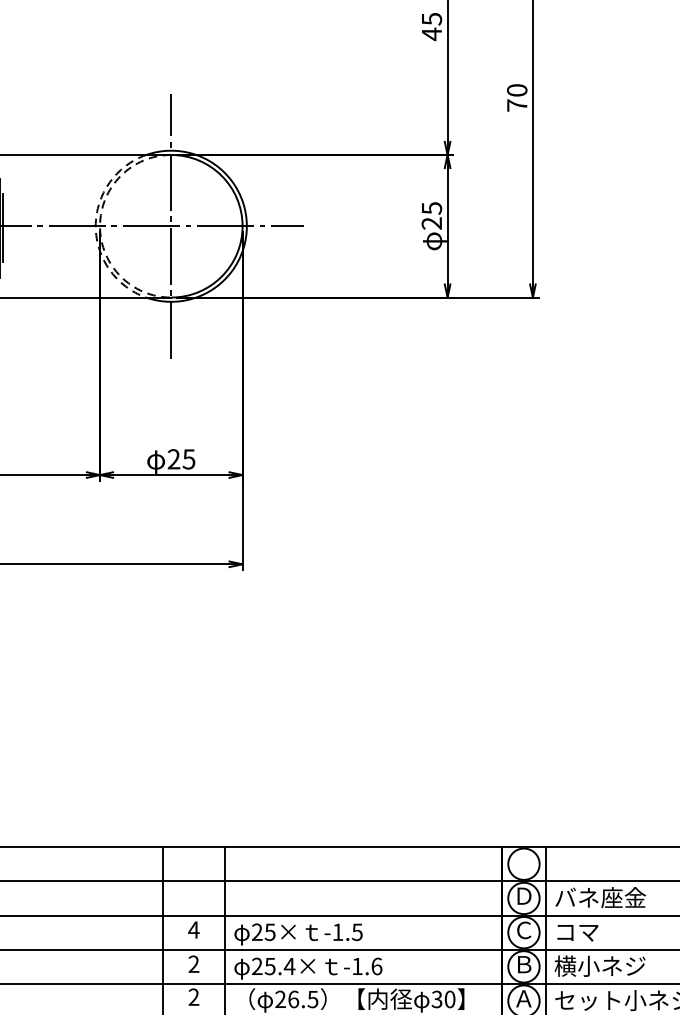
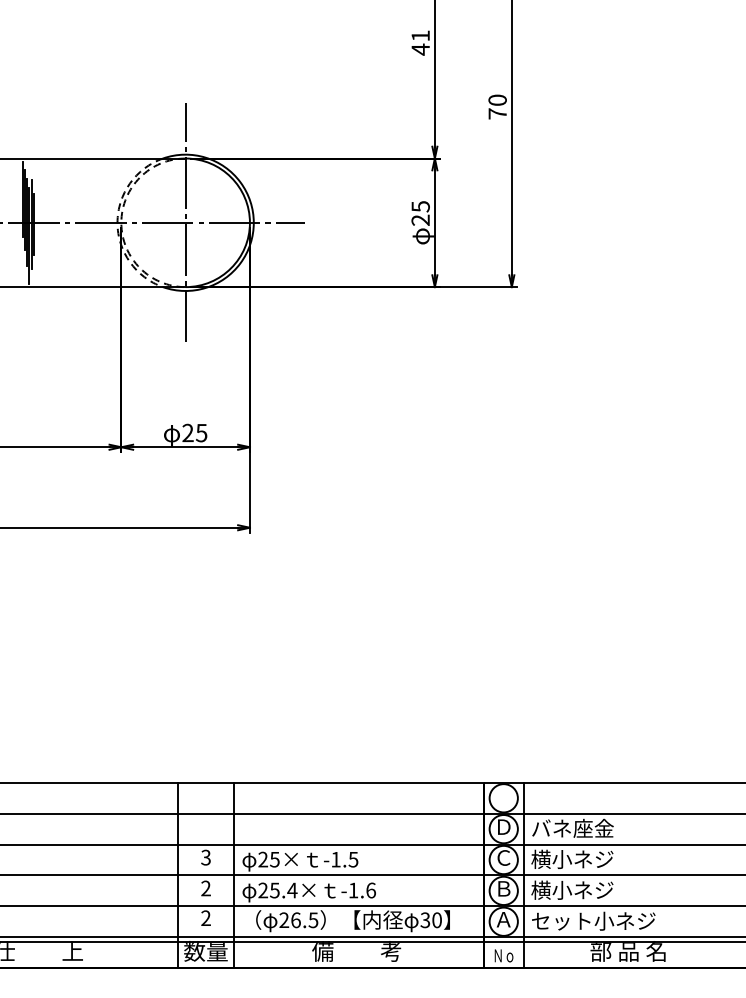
text: (431, 18) -> (420, 35), 45 -> 41
text: (193, 929) -> (205, 857), 4 -> 3
text: (600, 930) -> (572, 858), コマ -> 横小ネジ

